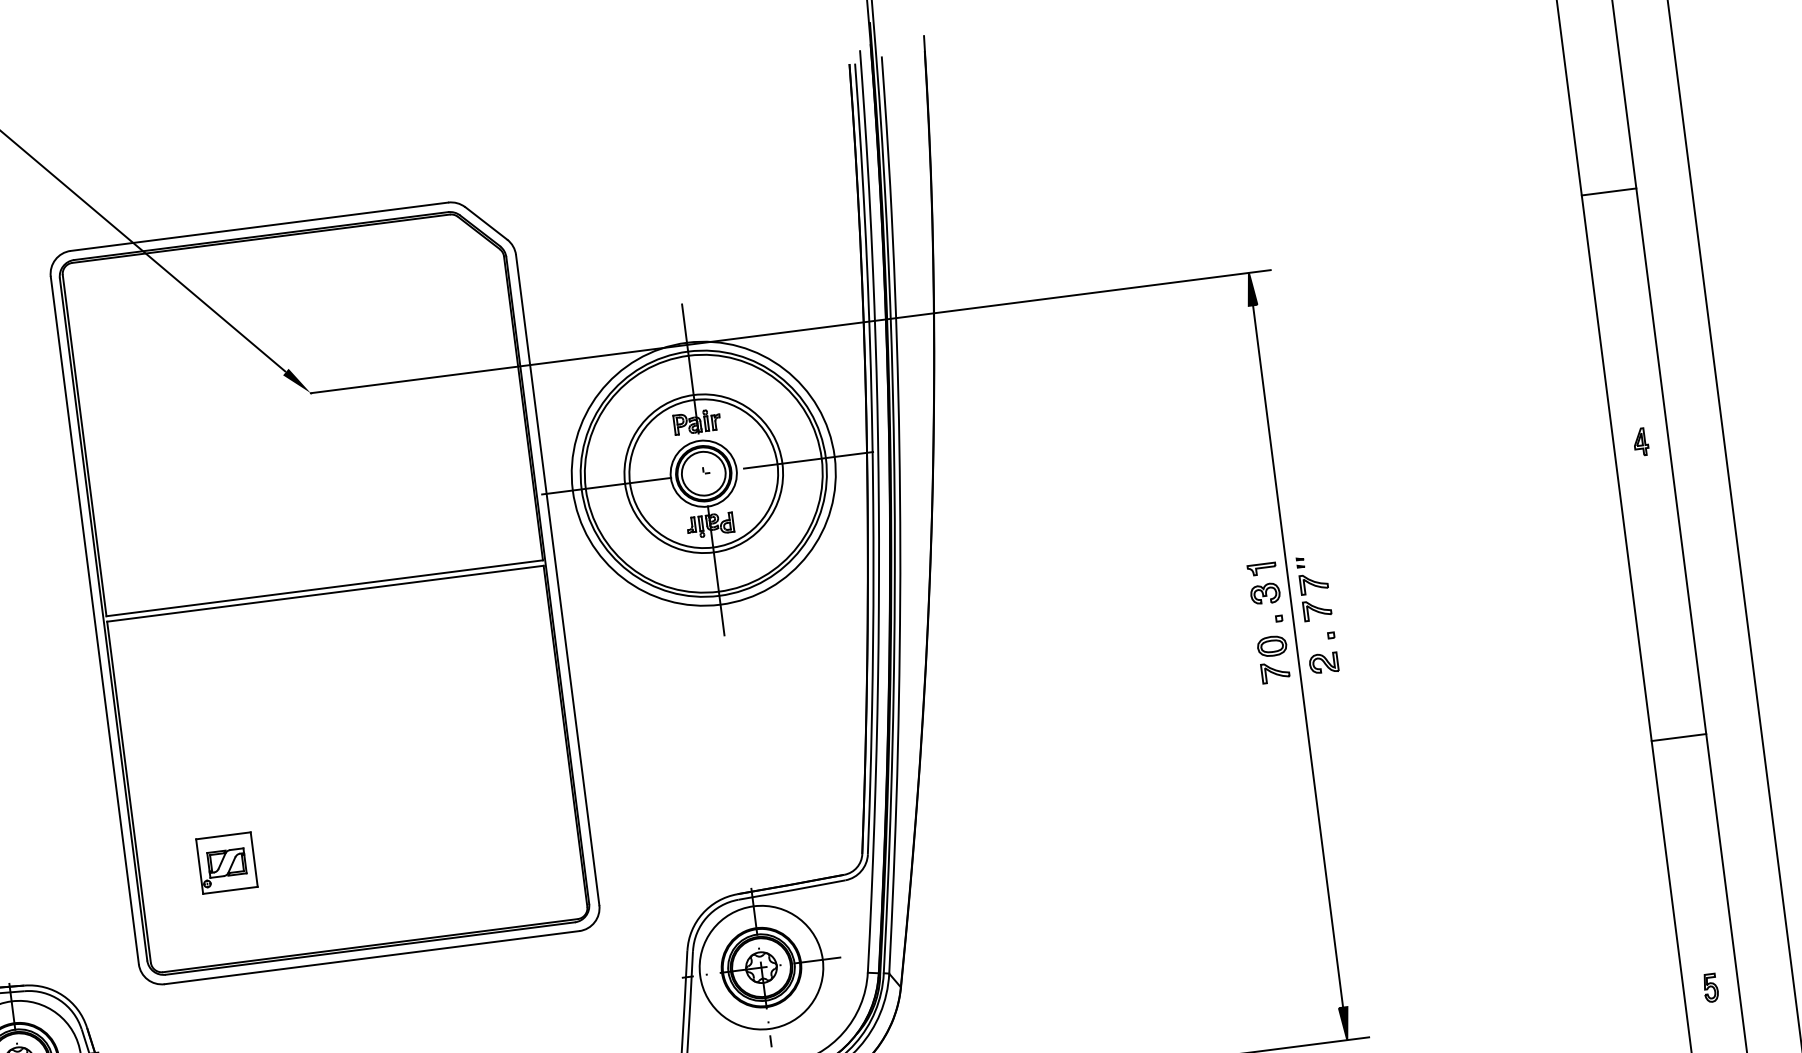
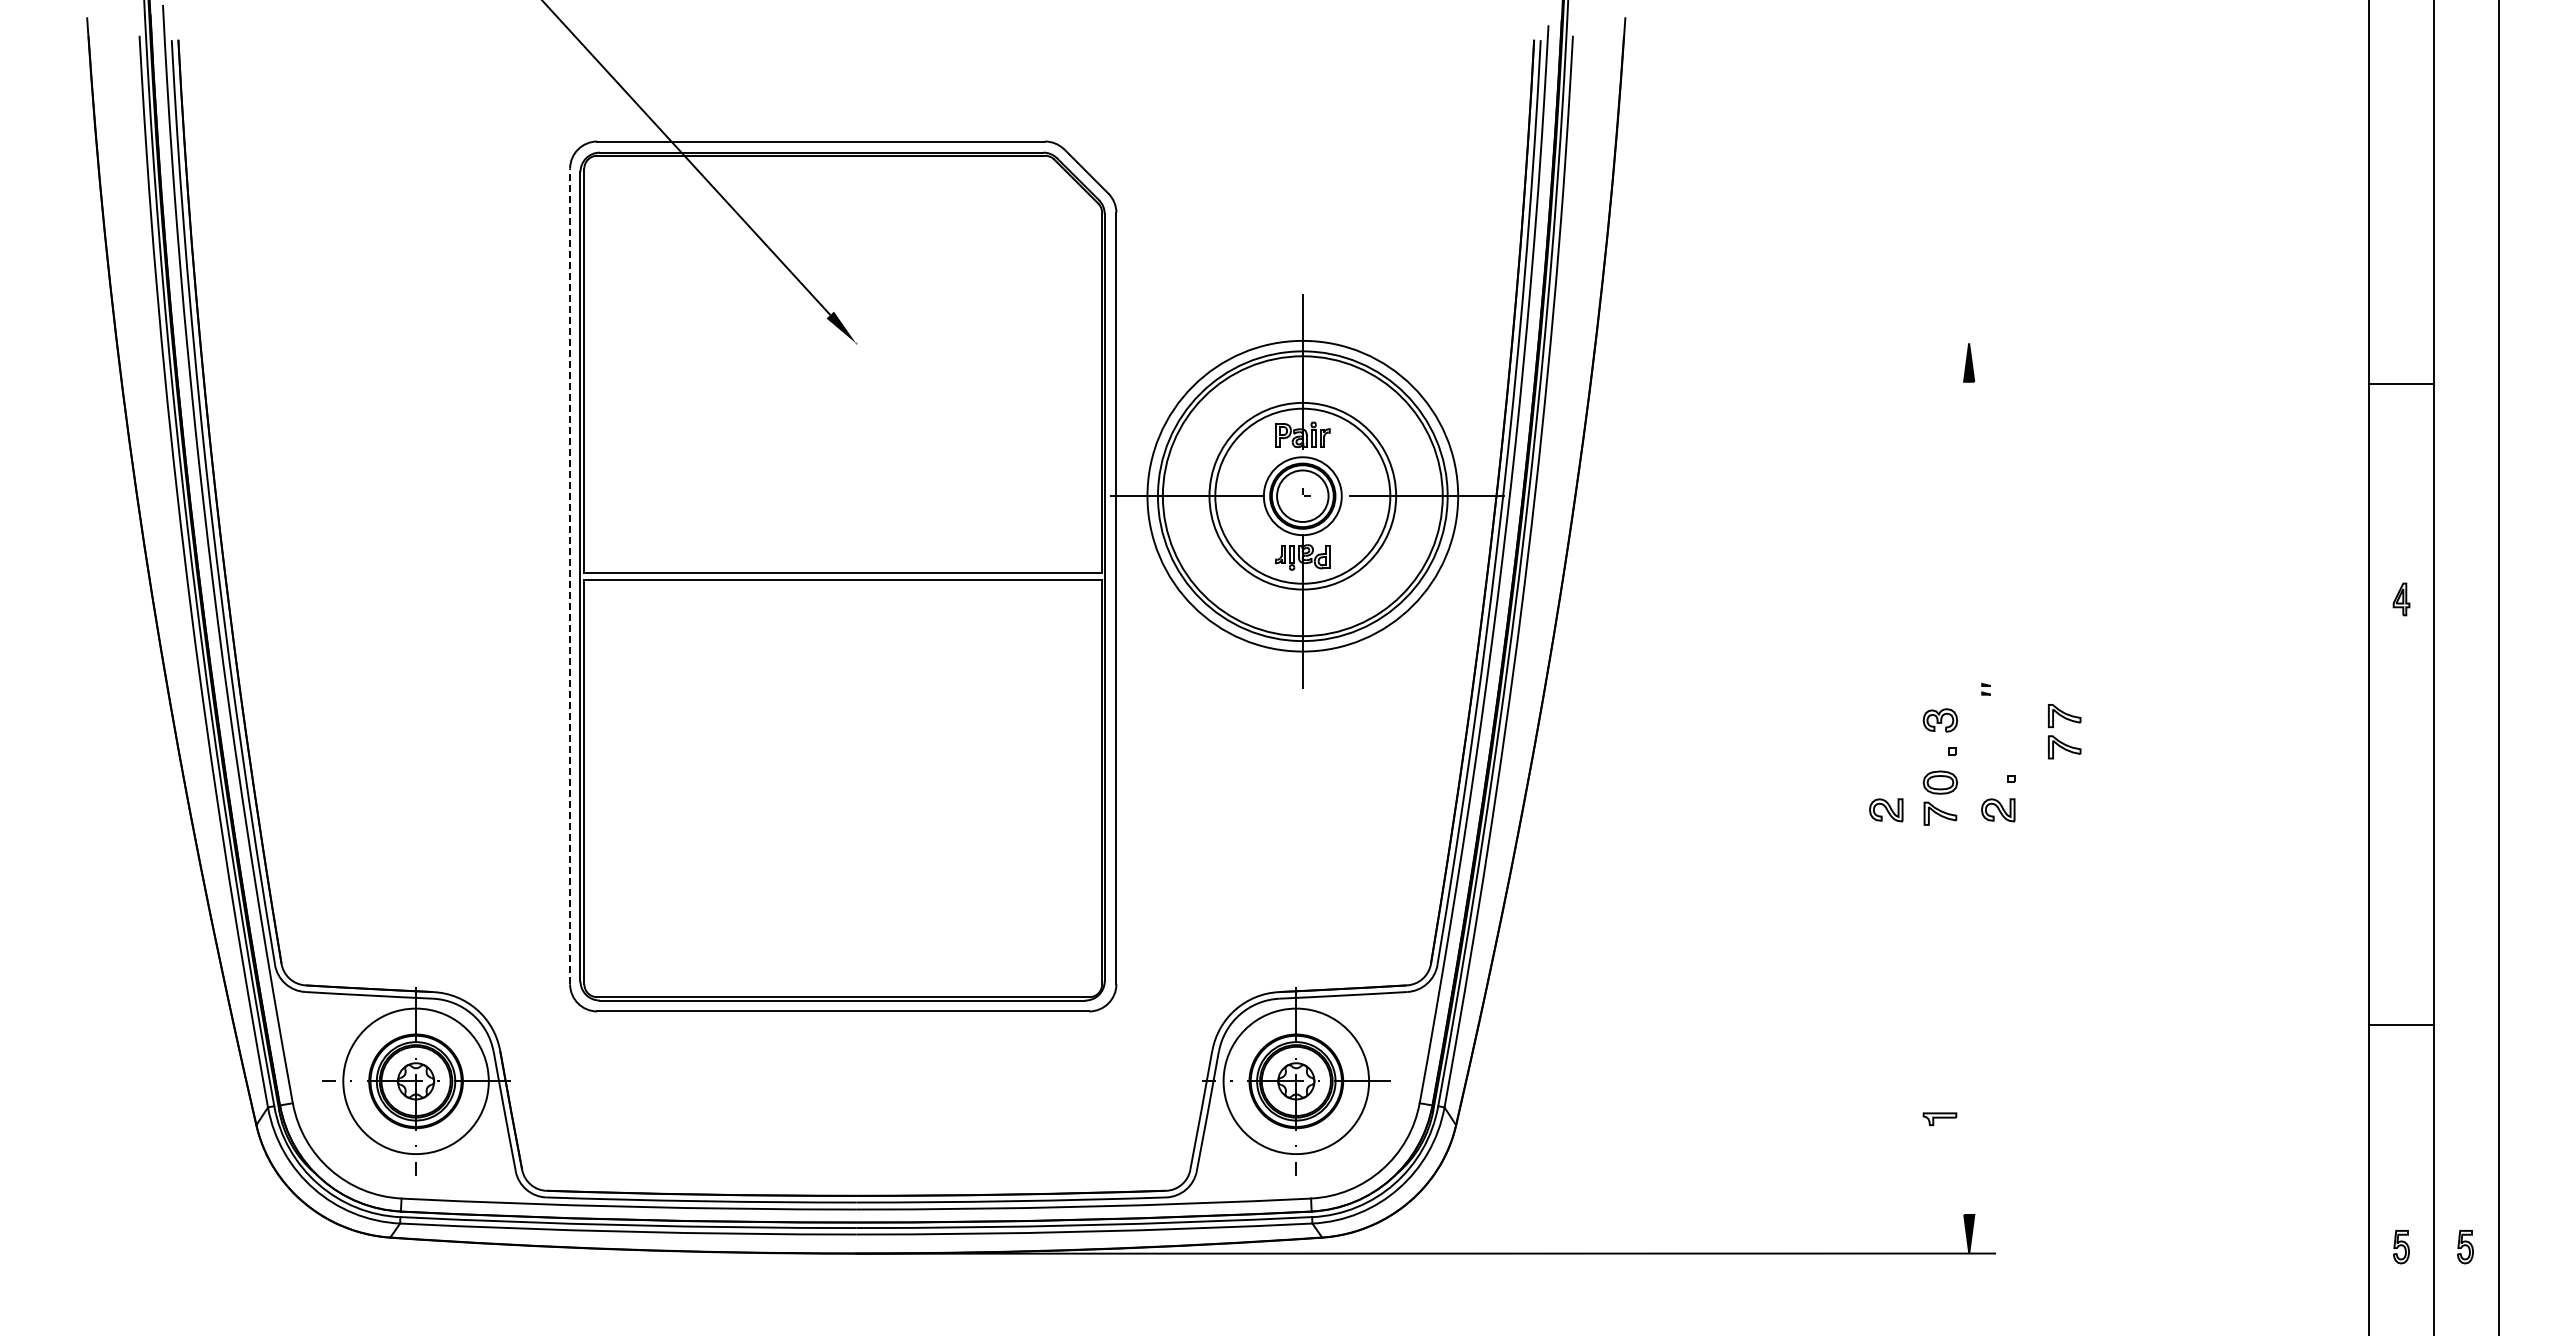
line: (1608, 191) -> (2401, 383), moved
line: (790, 331) -> (1425, 343), removed
part: (1261, 568) -> (1939, 1118), moved
part: (1310, 603) -> (2057, 738), moved
line: (95, 620) -> (570, 576), solid -> dashed
line: (1298, 655) -> (1969, 797), removed
part: (1229, 675) -> (1886, 810), added
line: (1678, 737) -> (2401, 1024), moved
part: (226, 863) -> (687, 879), removed
part: (1764, 981) -> (2465, 1247), added

